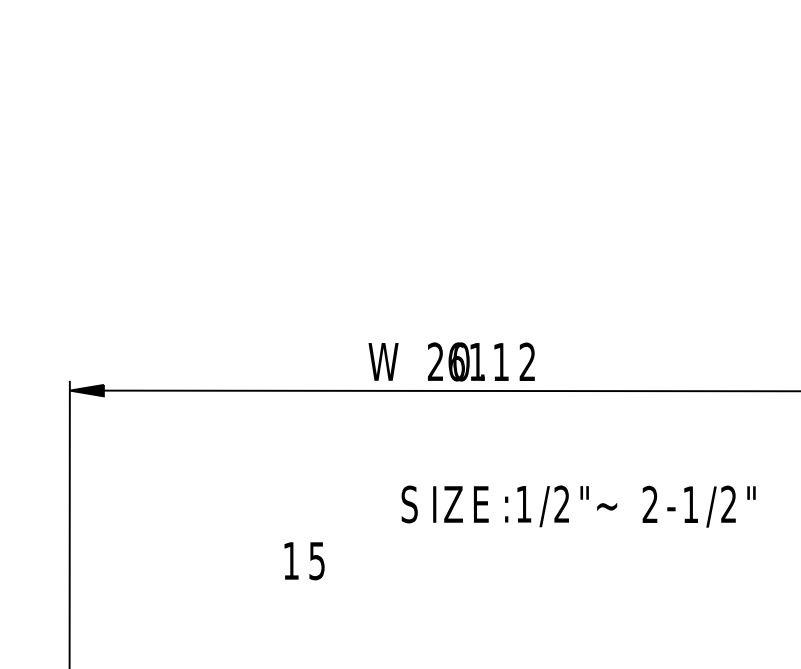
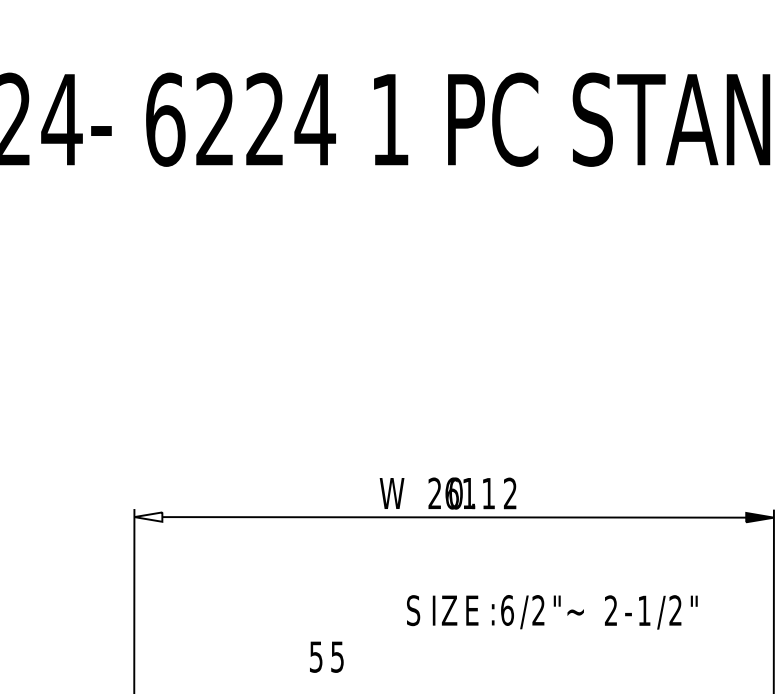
fill: (87, 389) -> (148, 516), removed
text: (524, 504) -> (507, 610), 1 -> 6
text: (291, 560) -> (316, 656), 1 -> 5

